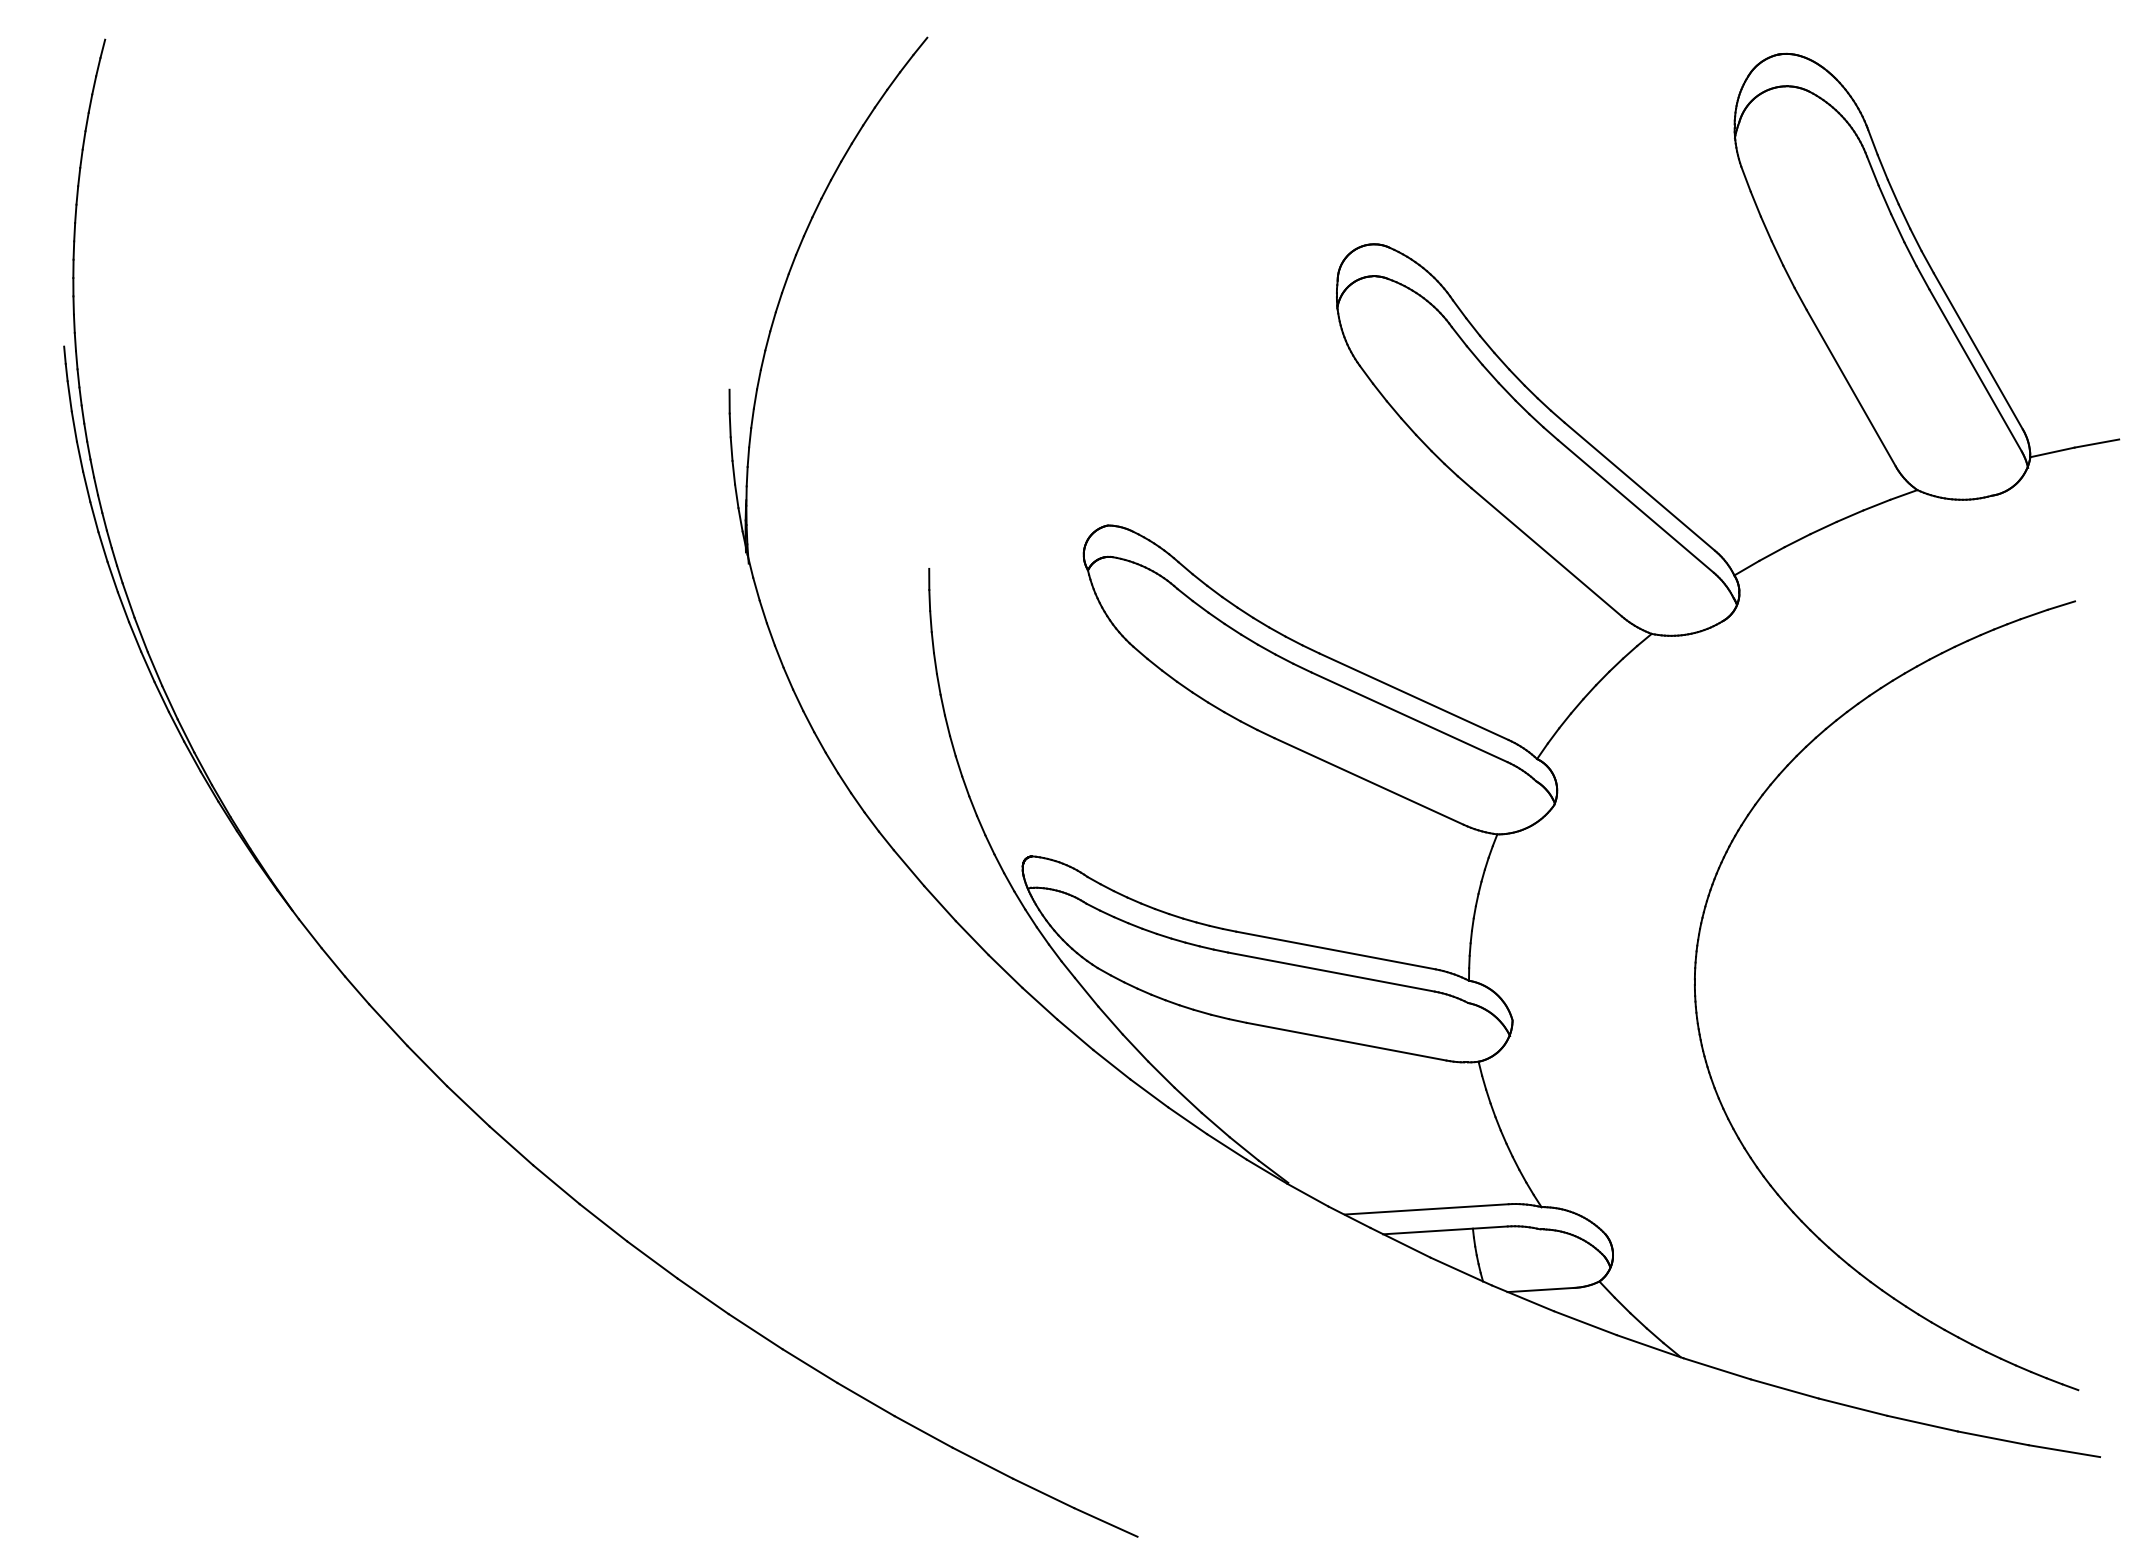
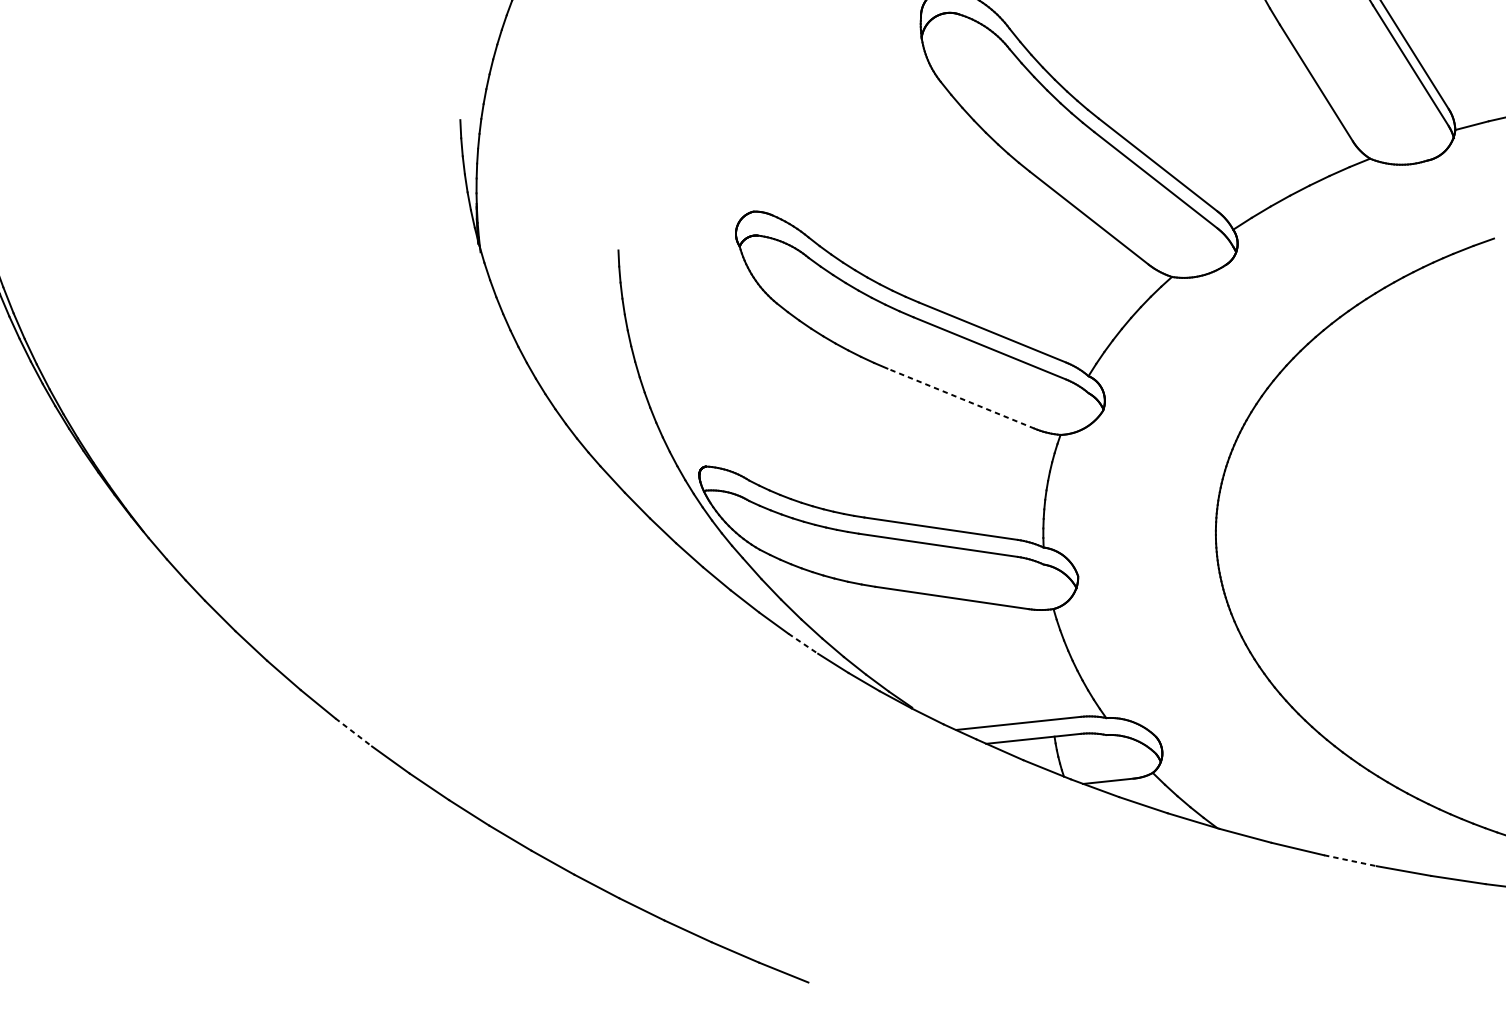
line: (1368, 781) -> (960, 398), solid -> dashed
line: (1149, 1093) -> (803, 643), solid -> dashed
line: (556, 1185) -> (353, 733), solid -> dashed
line: (1853, 1407) -> (1350, 860), solid -> dashed

